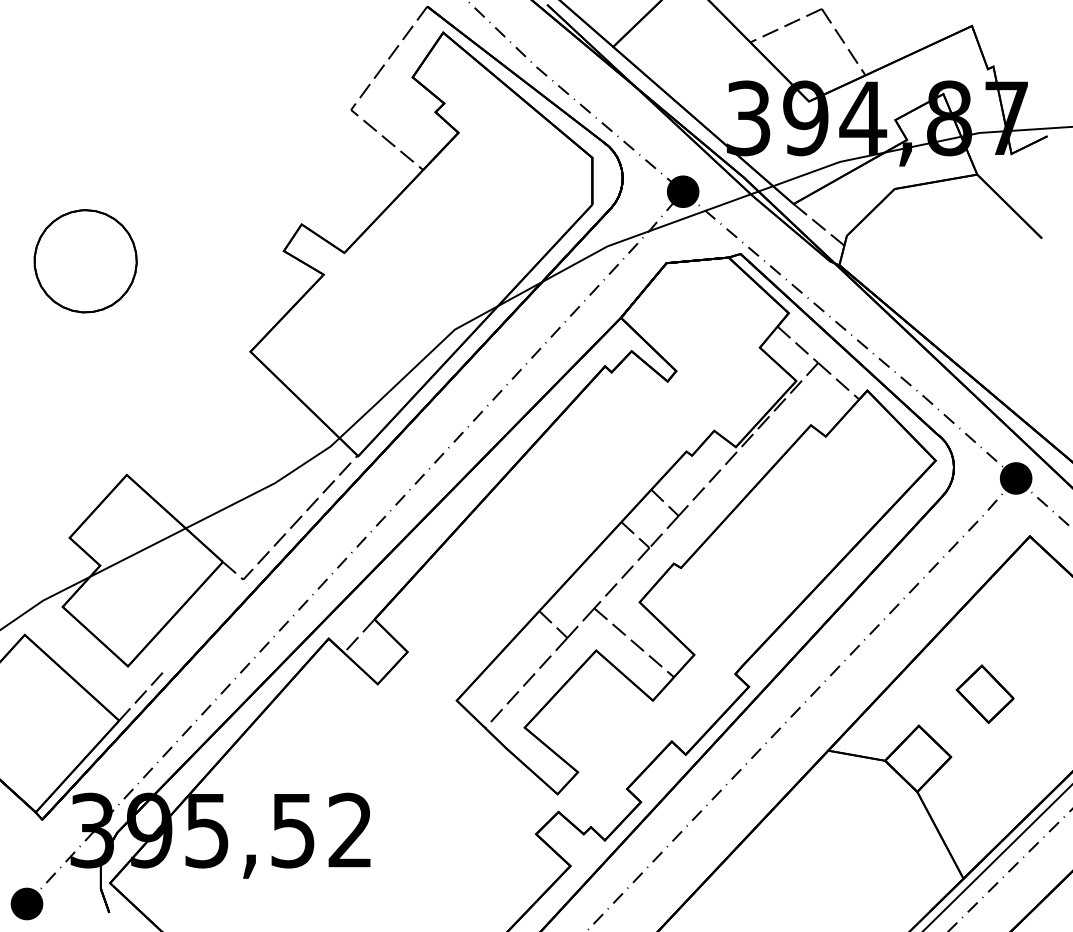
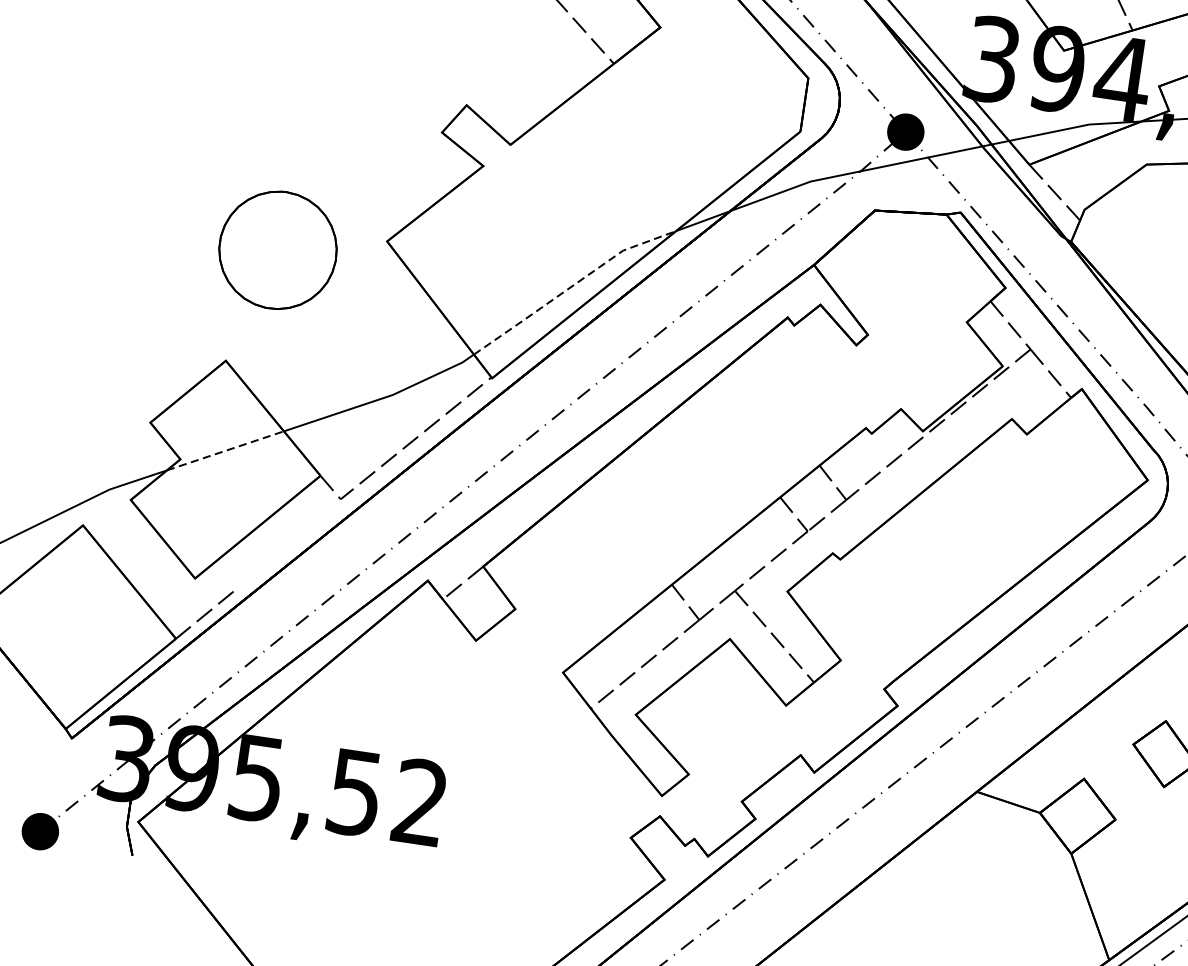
part: (85, 261) -> (277, 250), moved
line: (415, 366) -> (572, 285), solid -> dashed
line: (137, 552) -> (225, 450), solid -> dashed

